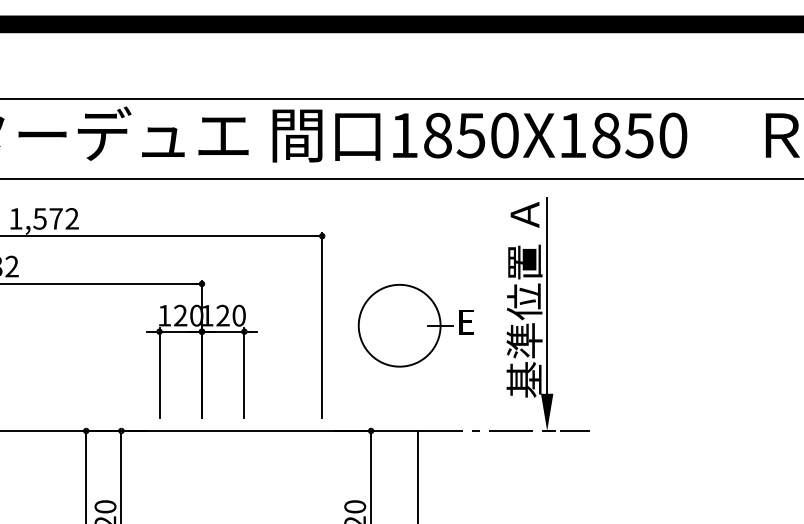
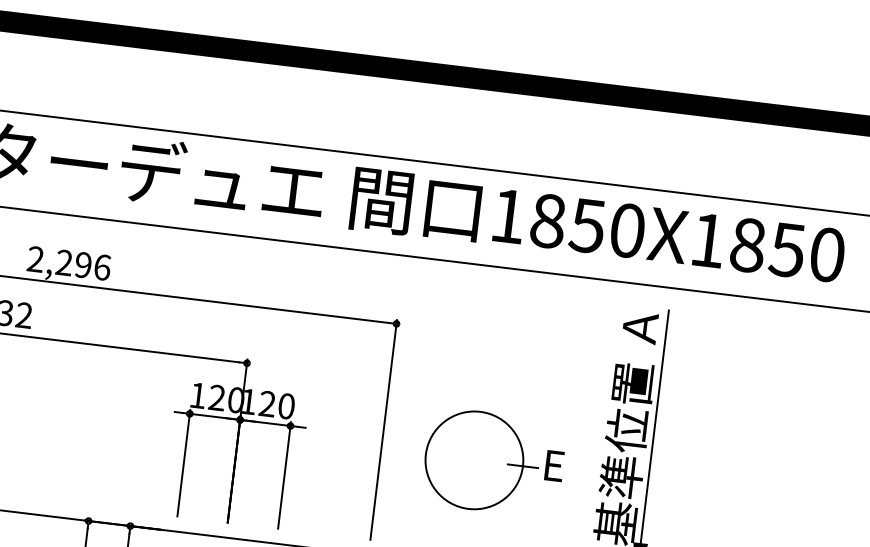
text: (44, 218) -> (69, 263), 1,572 -> 2,296
part: (415, 325) -> (493, 462), moved

